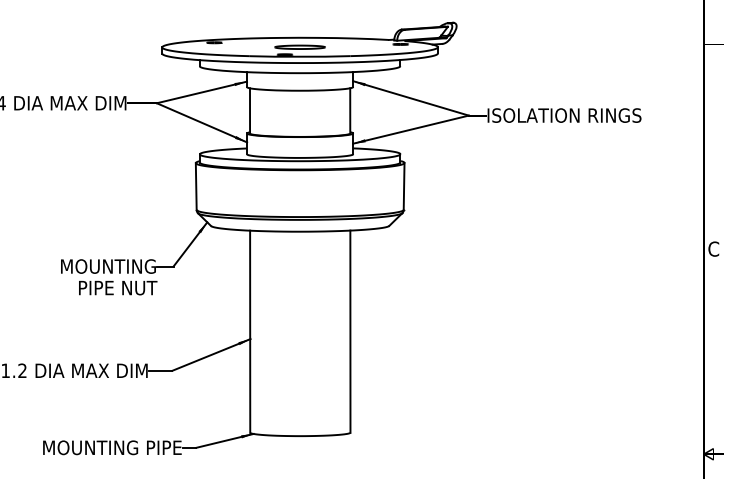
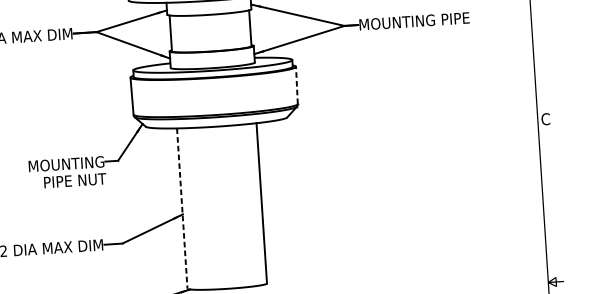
text: (565, 115) -> (421, 20), ISOLATION RINGS -> MOUNTING PIPE
line: (404, 185) -> (297, 84), solid -> dashed
line: (250, 332) -> (182, 209), solid -> dashed

